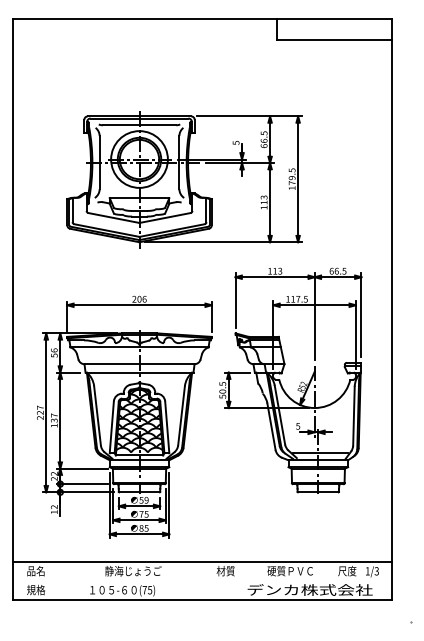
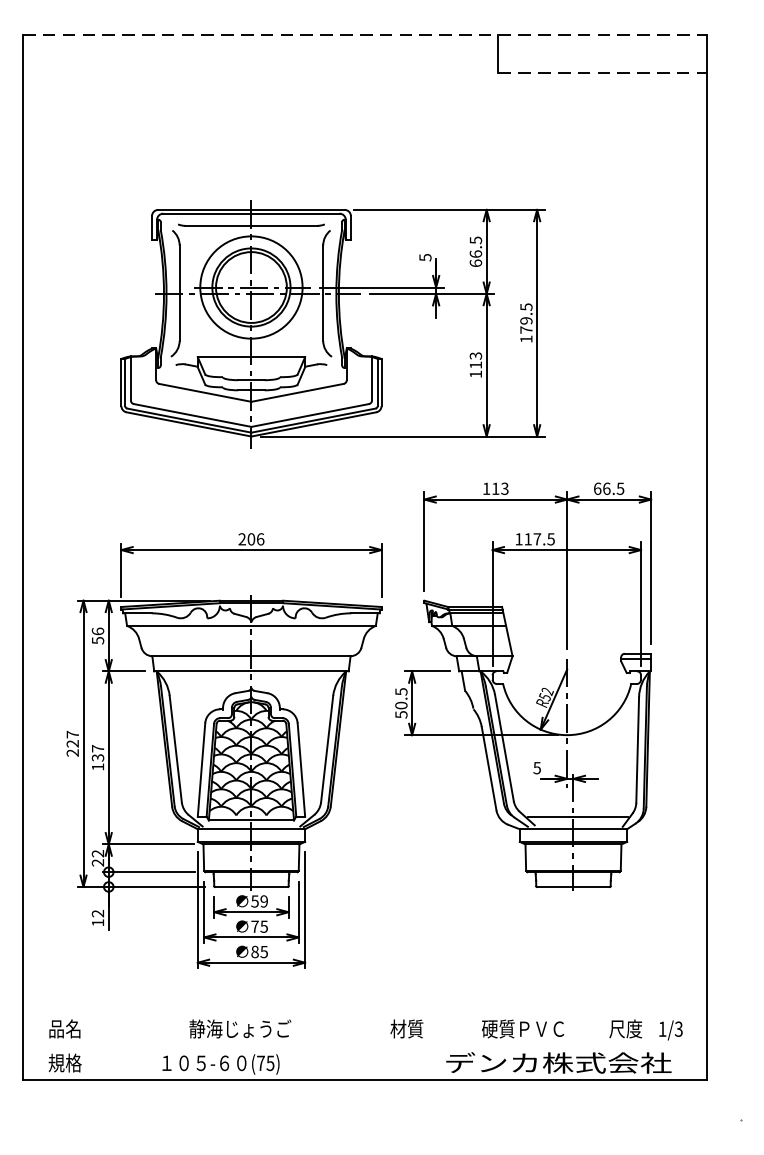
line: (202, 19) -> (364, 35), solid -> dashed
line: (334, 40) -> (602, 73), solid -> dashed
line: (202, 561) -> (364, 1011), removed

